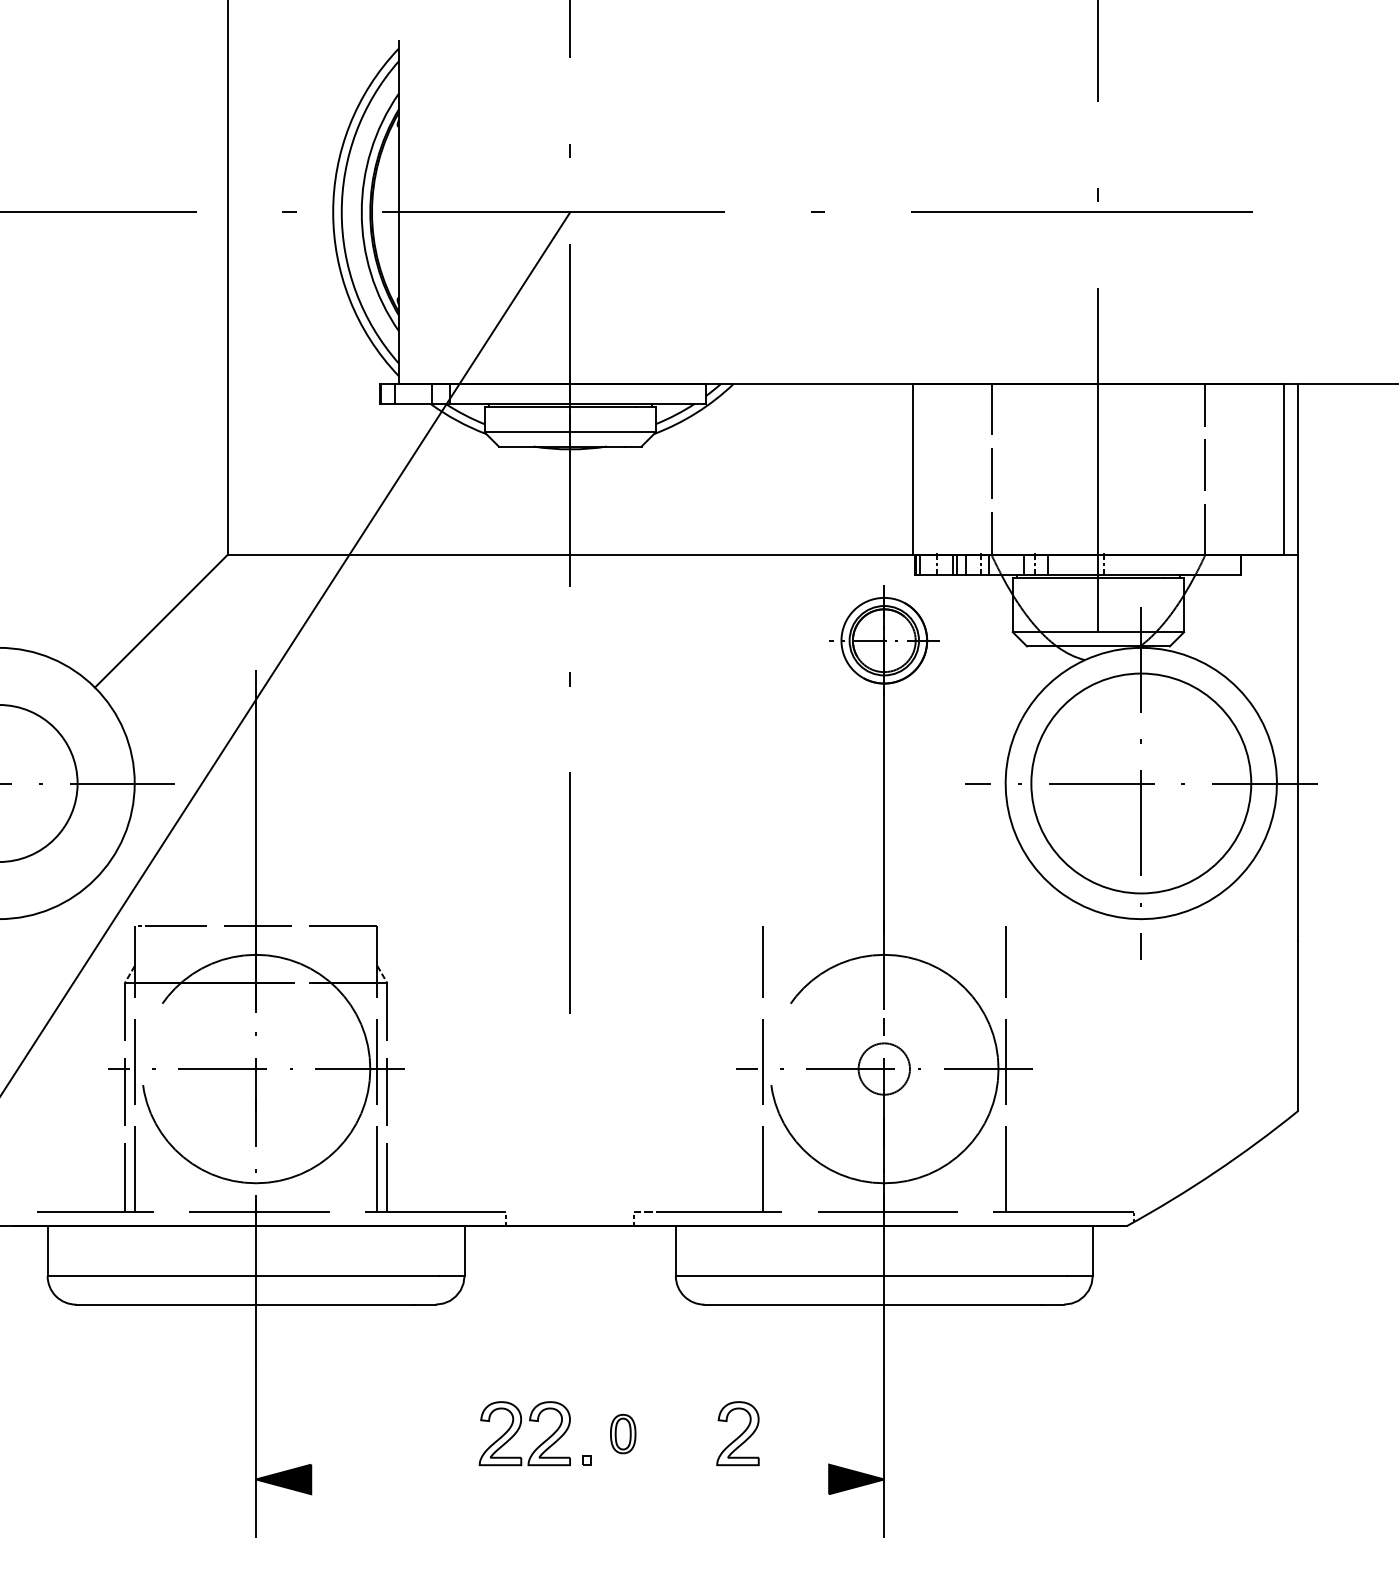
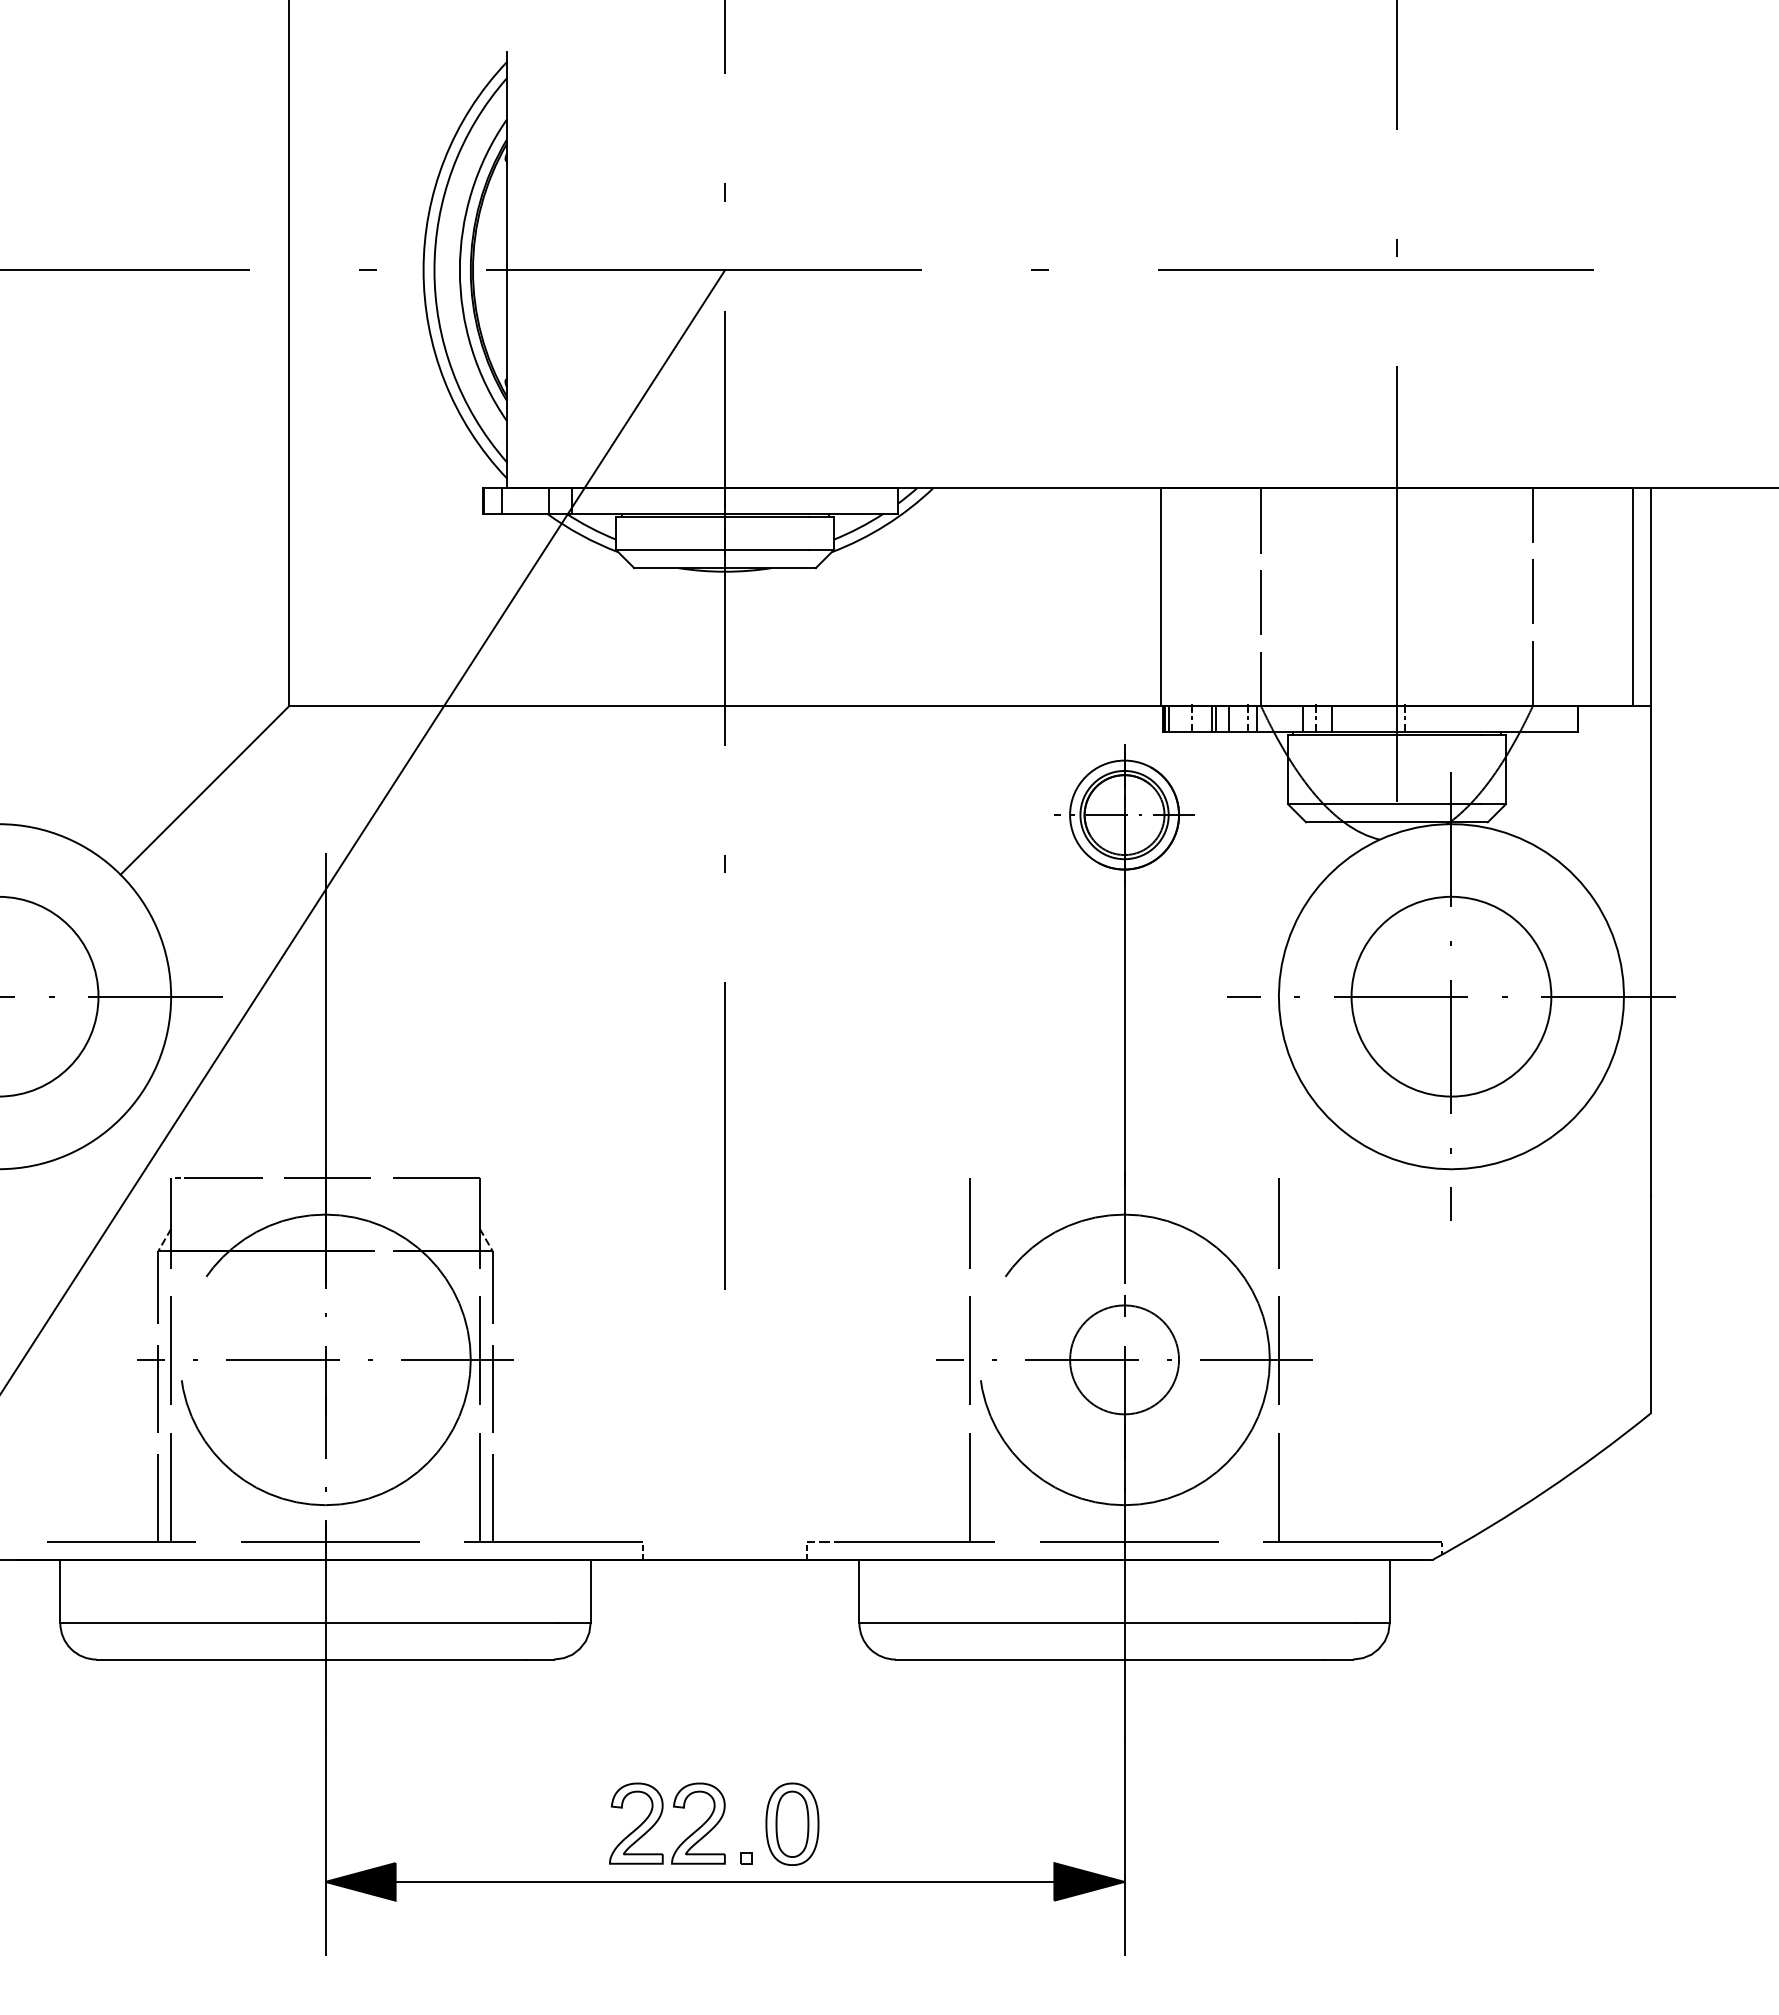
circle: (1141, 783) -> (1451, 996), size x0.71
circle: (884, 1068) -> (1124, 1359), size x1.67
part: (623, 1433) -> (792, 1823), size x1.67
part: (738, 1433) -> (938, 1823), removed
line: (569, 1479) -> (724, 1881), added

